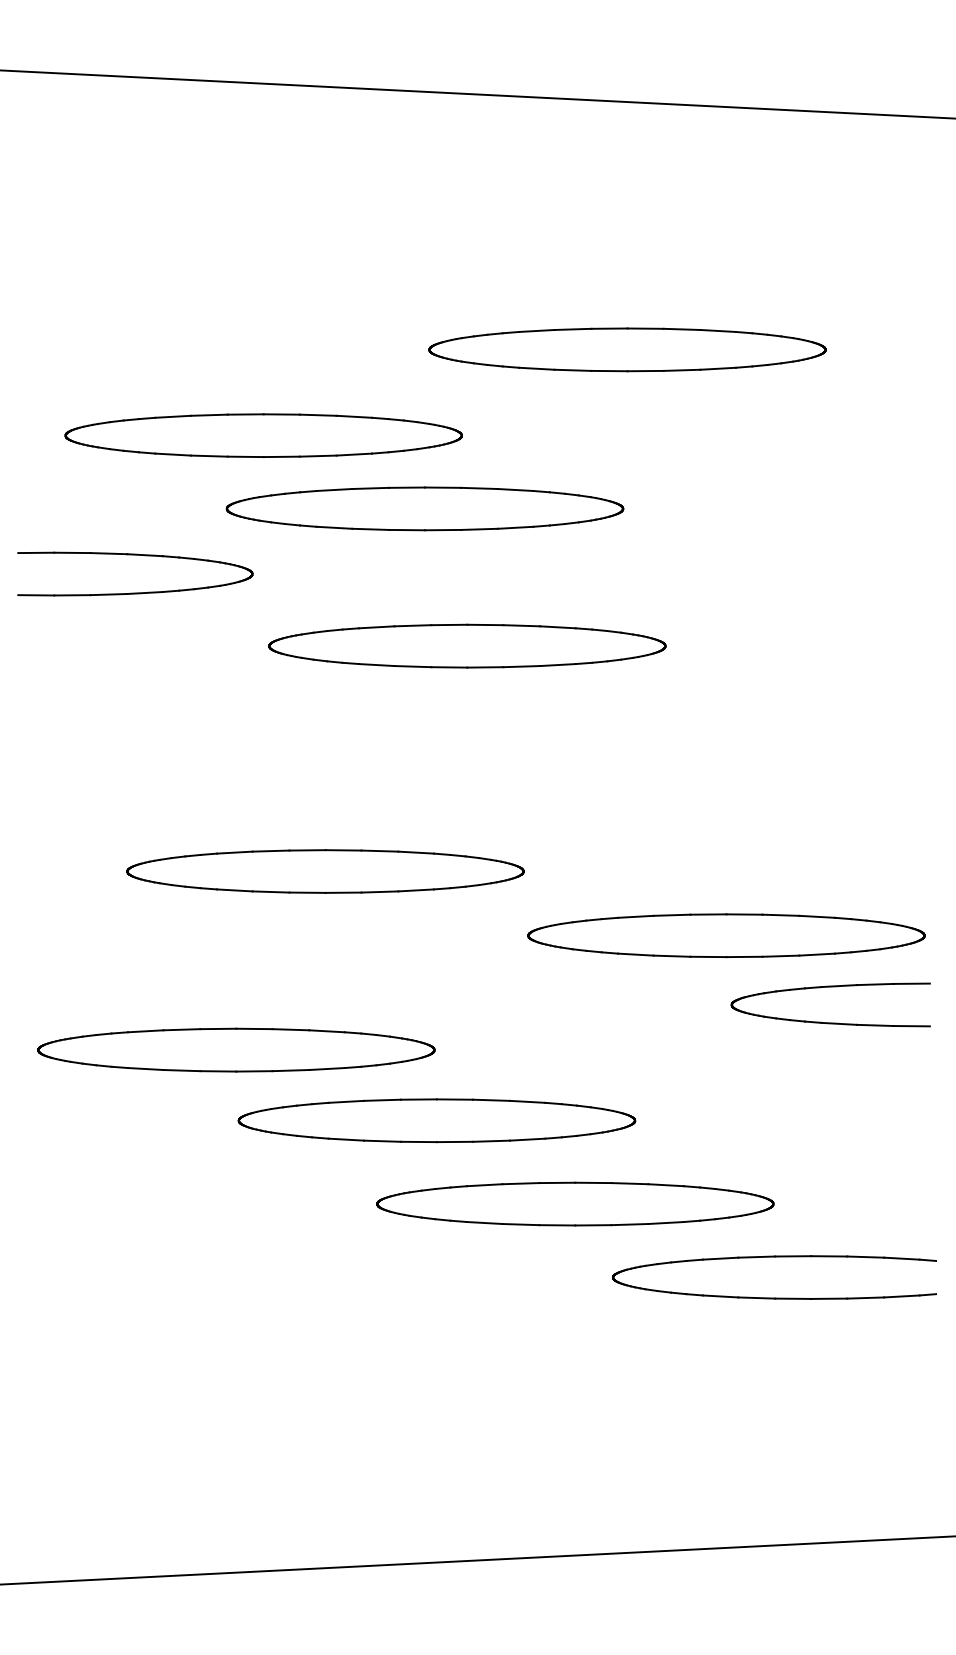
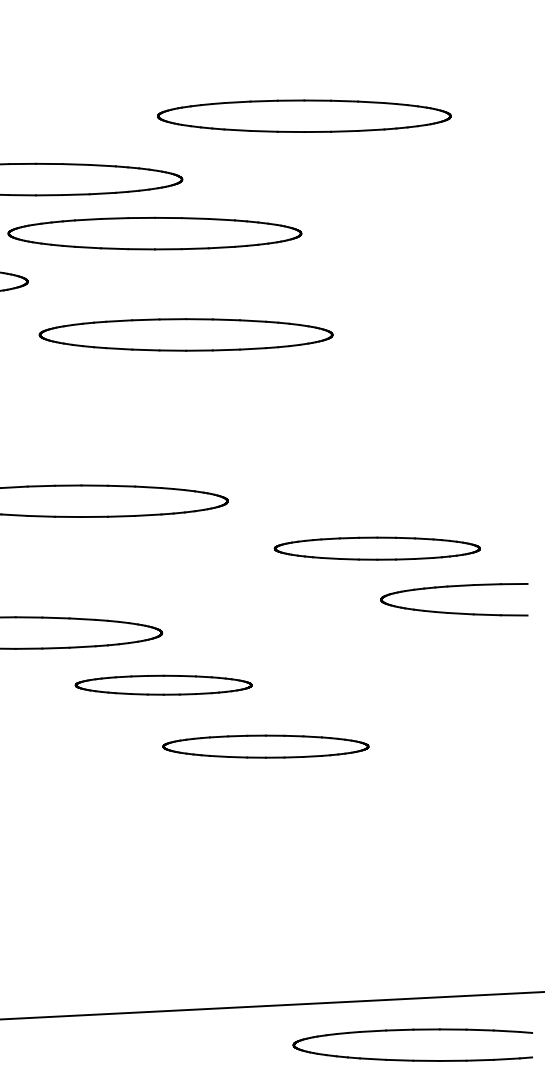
part: (726, 935) -> (377, 548), size x0.7
part: (436, 1120) -> (163, 685), size x0.6
part: (575, 1203) -> (265, 746), size x0.7
part: (774, 1257) -> (412, 1030), moved

